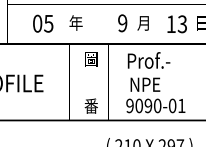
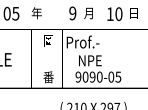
text: (182, 24) -> (118, 14), 13 -> 10
text: (148, 60) -> (82, 42), moved
text: (181, 105) -> (118, 76), 9090-01 -> 9090-05

